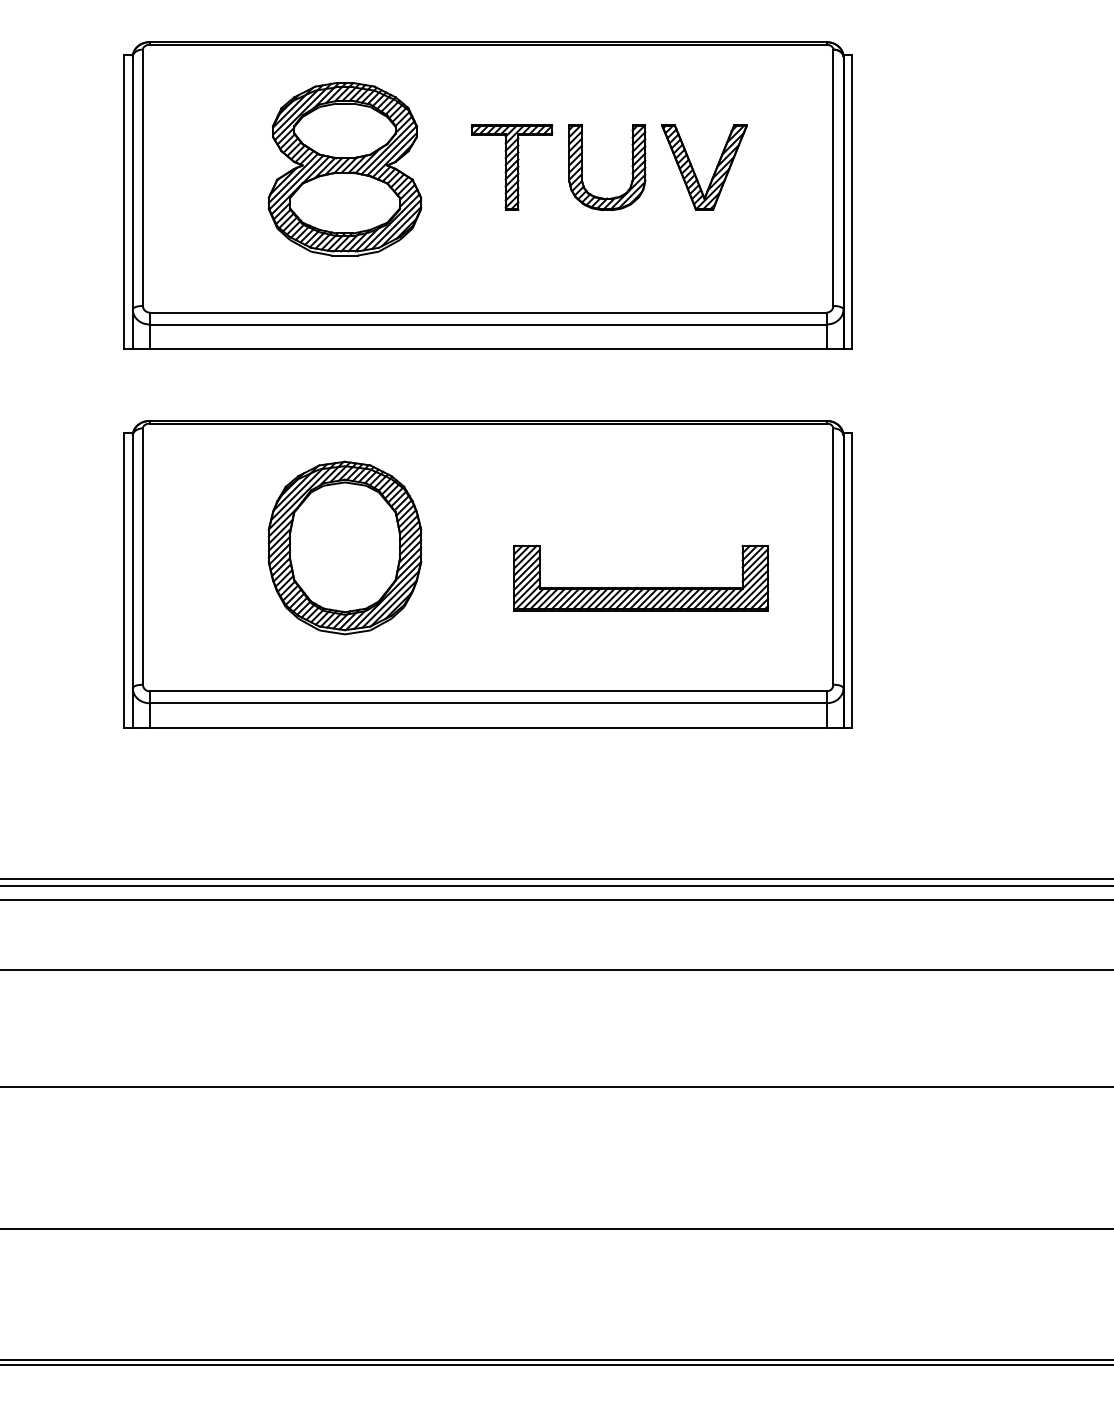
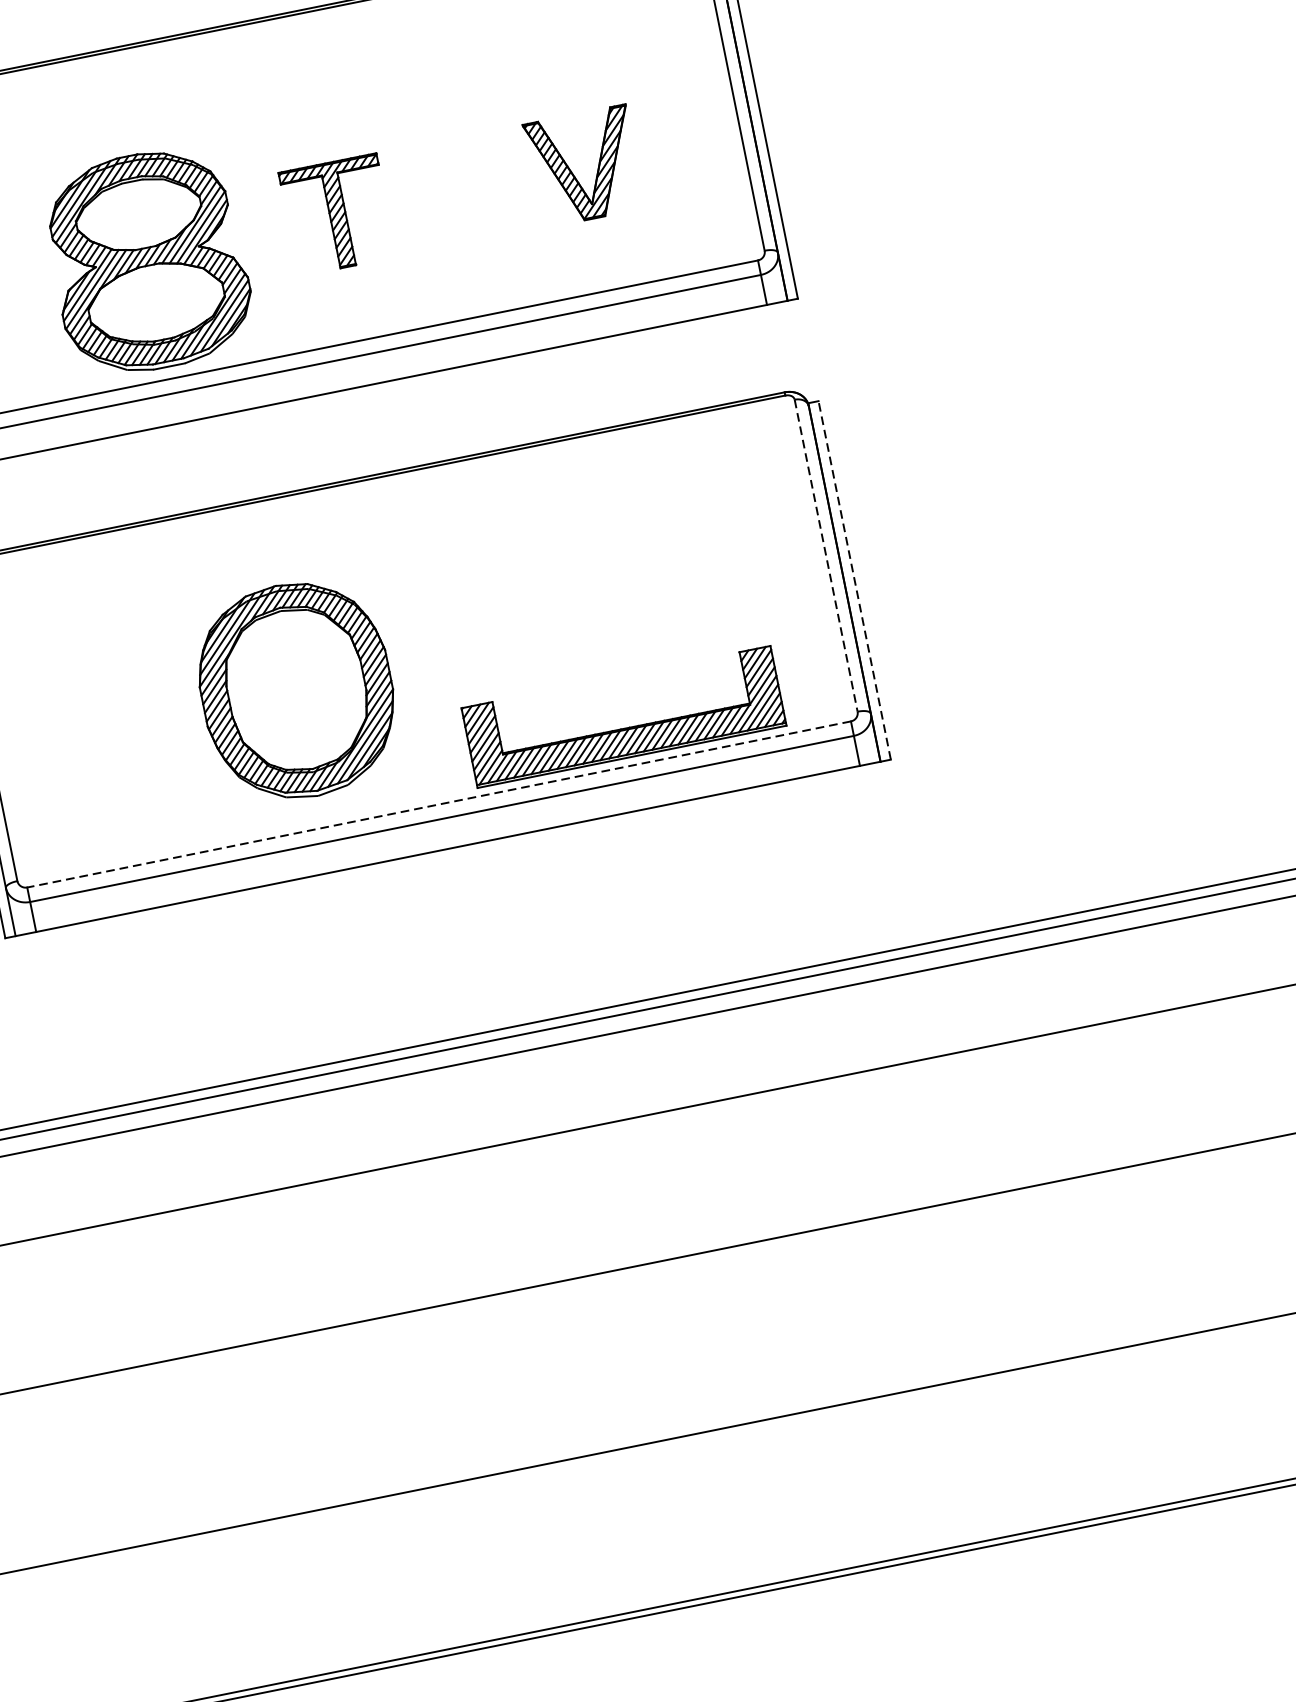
part: (631, 166) -> (484, 130), removed
part: (511, 167) -> (337, 214), moved
part: (344, 169) -> (147, 261), moved
part: (695, 172) -> (574, 174), moved
part: (344, 547) -> (296, 690), moved
line: (833, 557) -> (826, 556), solid -> dashed
line: (851, 580) -> (854, 580), solid -> dashed
part: (641, 587) -> (626, 727), moved
line: (487, 691) -> (438, 804), solid -> dashed

